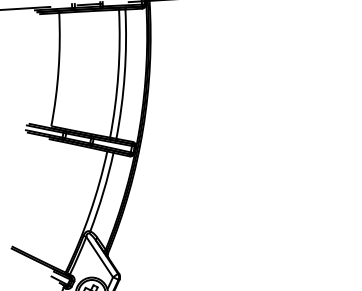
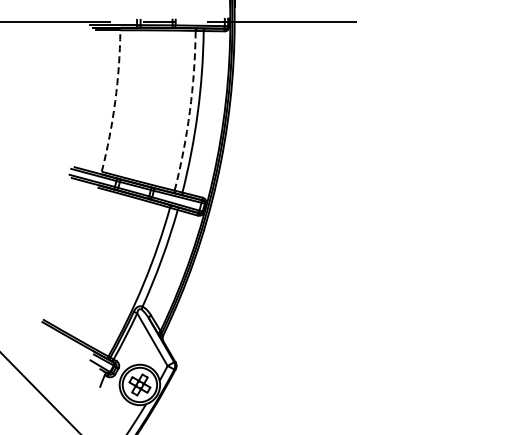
arc: (58, 69) -> (115, 101), solid -> dashed
arc: (118, 74) -> (189, 111), solid -> dashed

